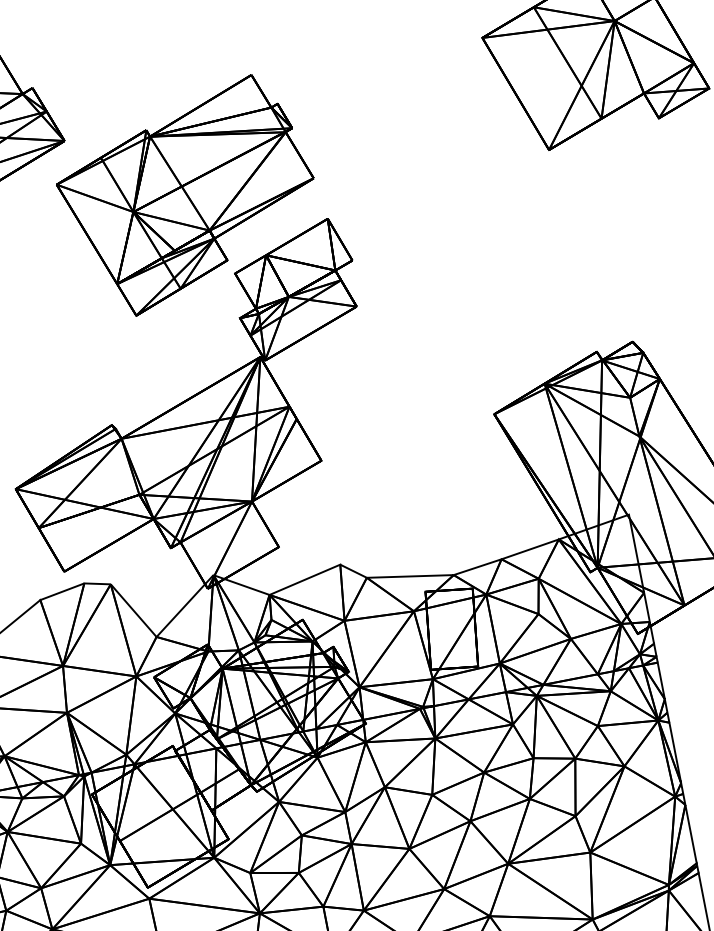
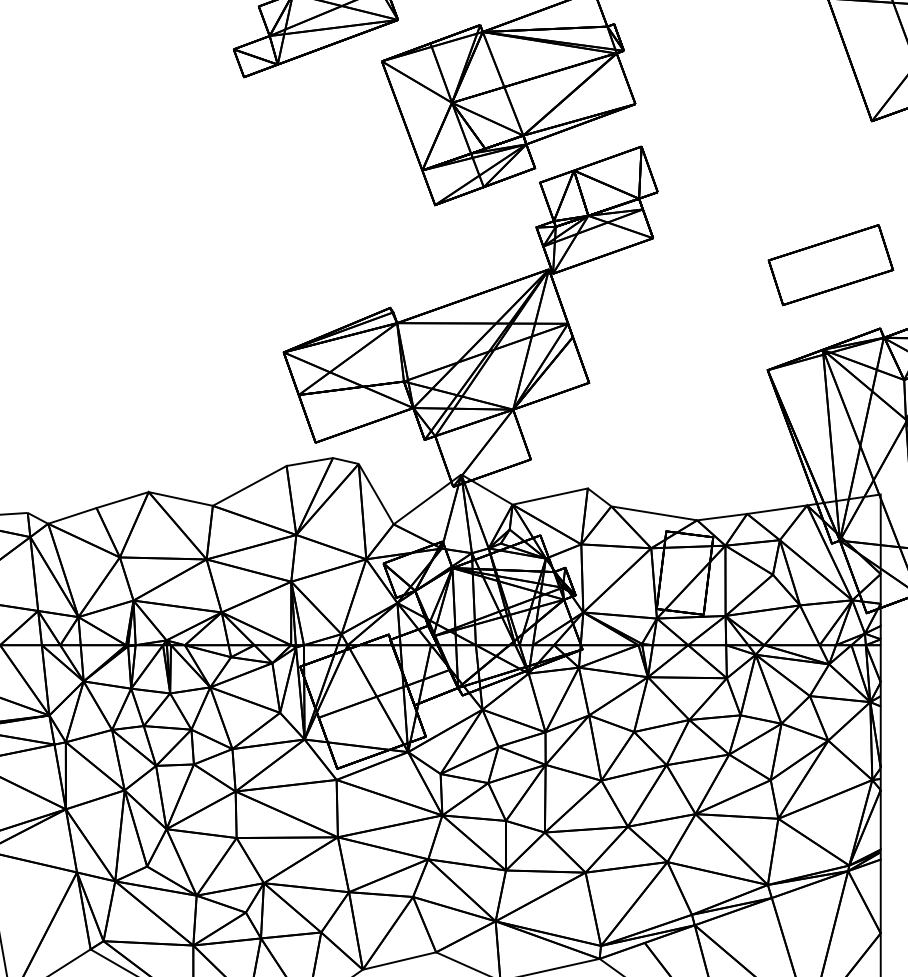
part: (535, 299) -> (830, 265), added

